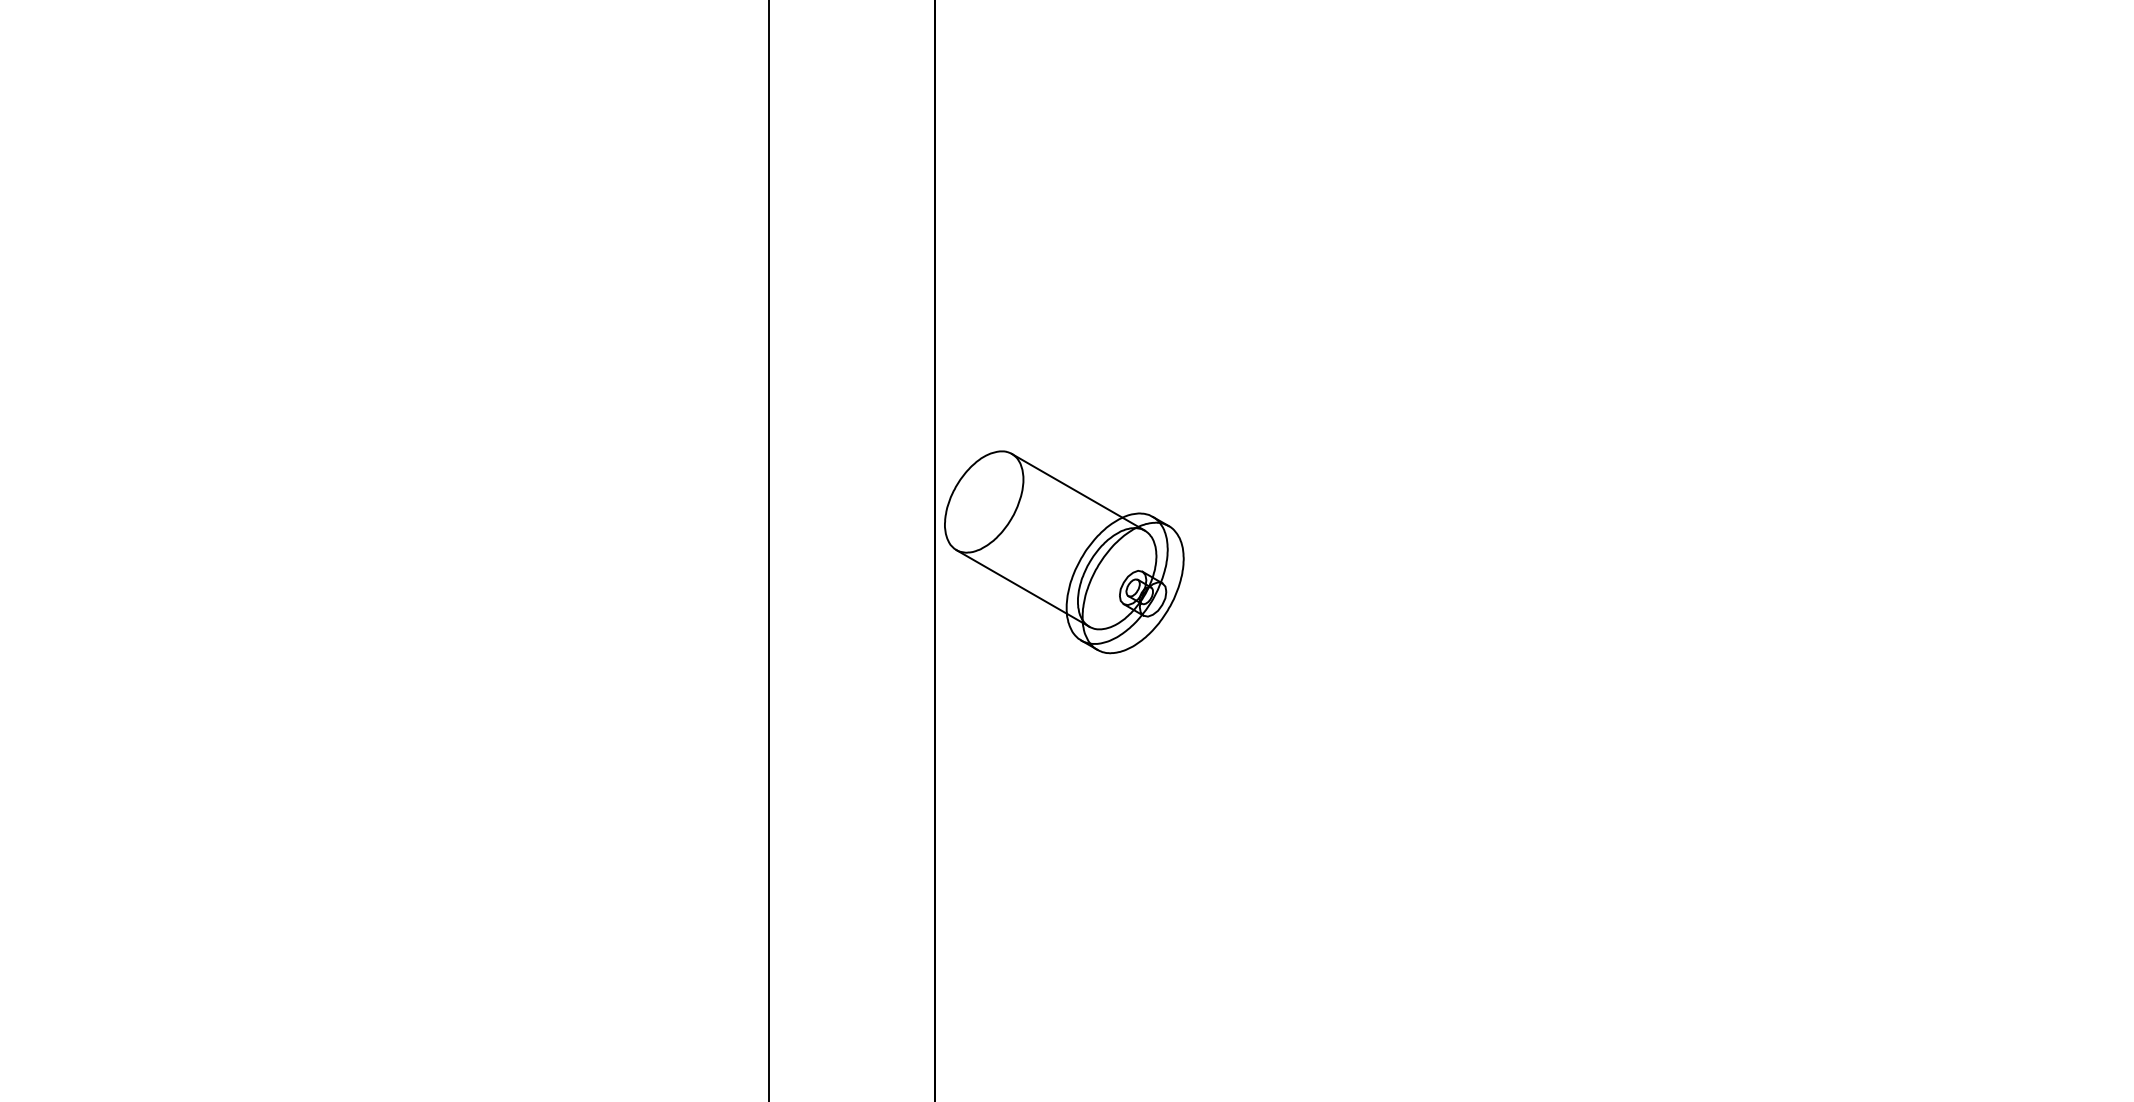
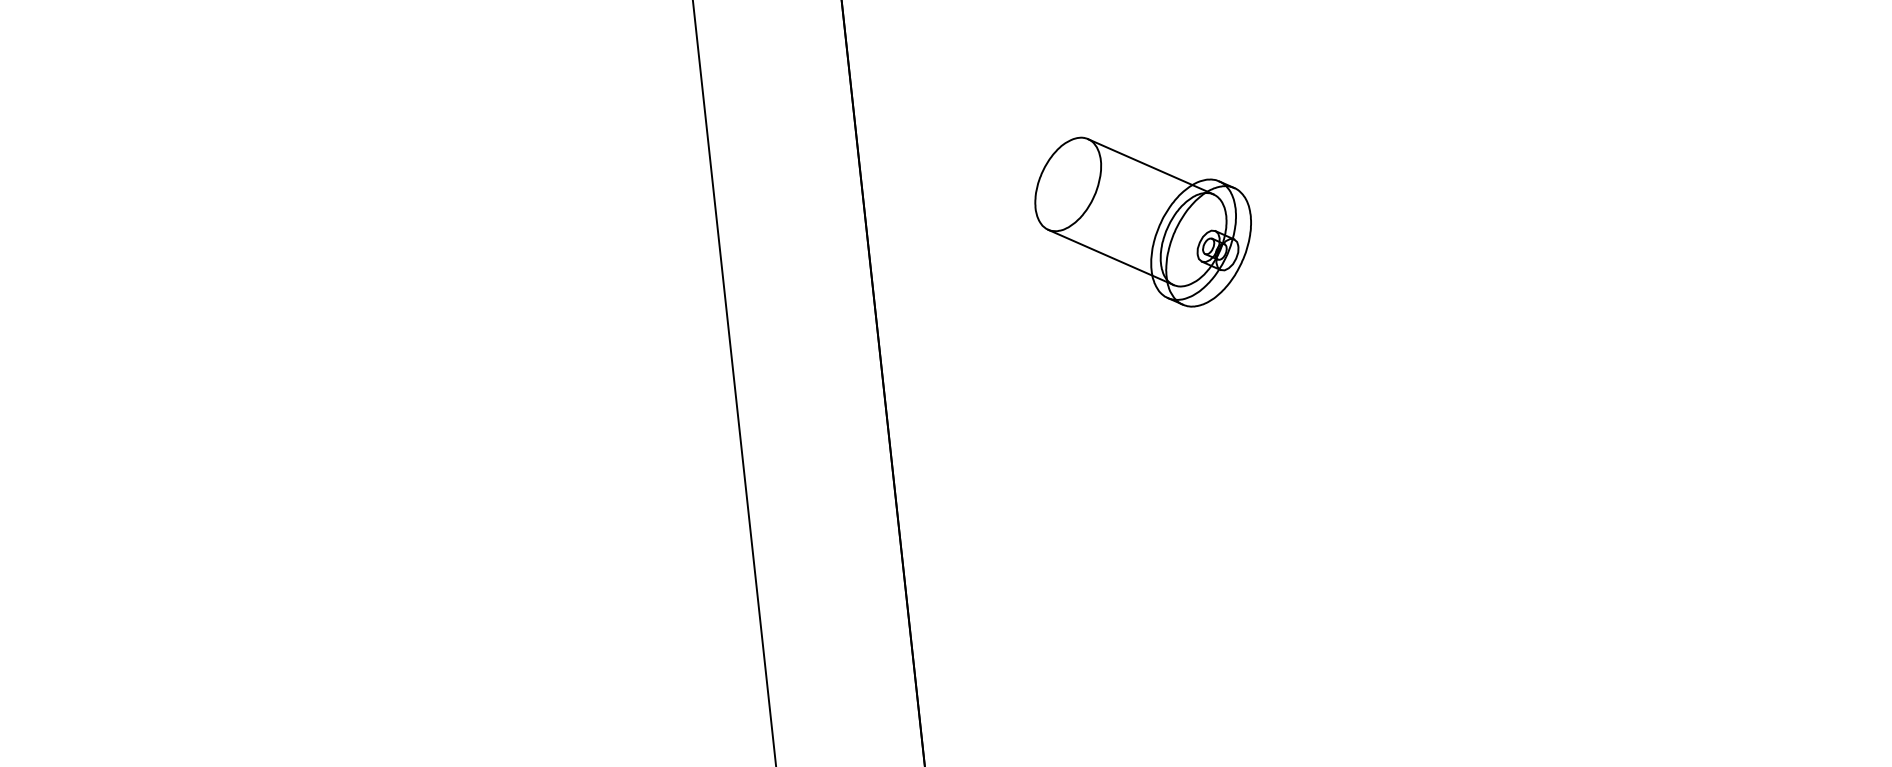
part: (1064, 552) -> (1144, 221), moved

